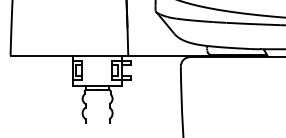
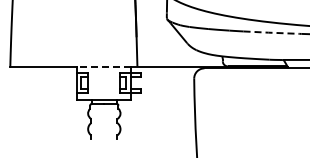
line: (253, 23) -> (272, 32), solid -> dashed
line: (96, 55) -> (103, 66), solid -> dashed

